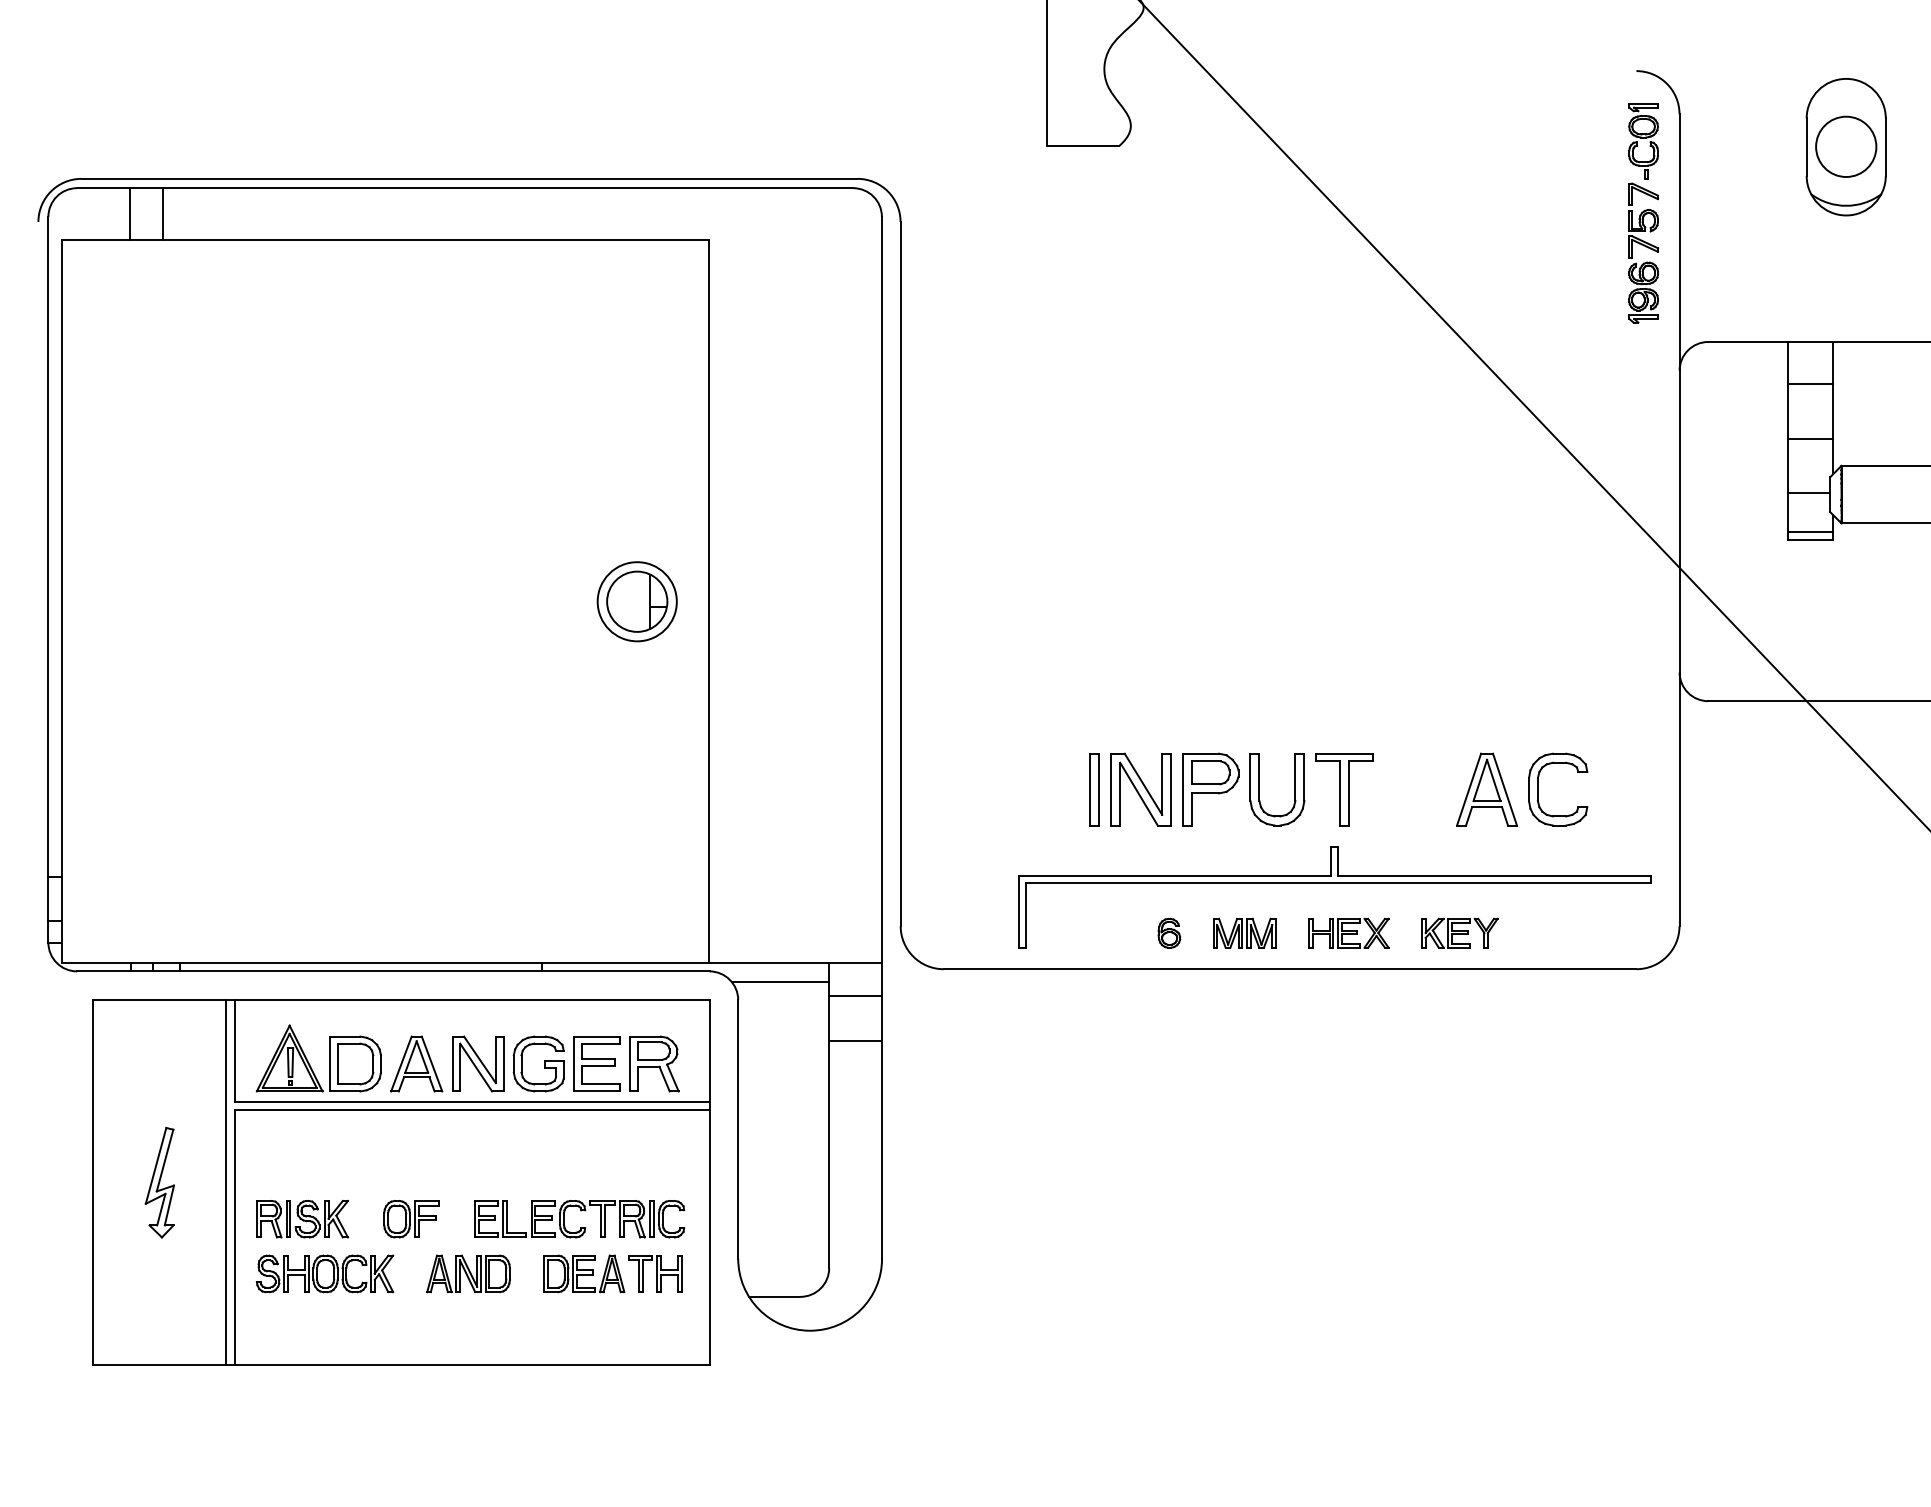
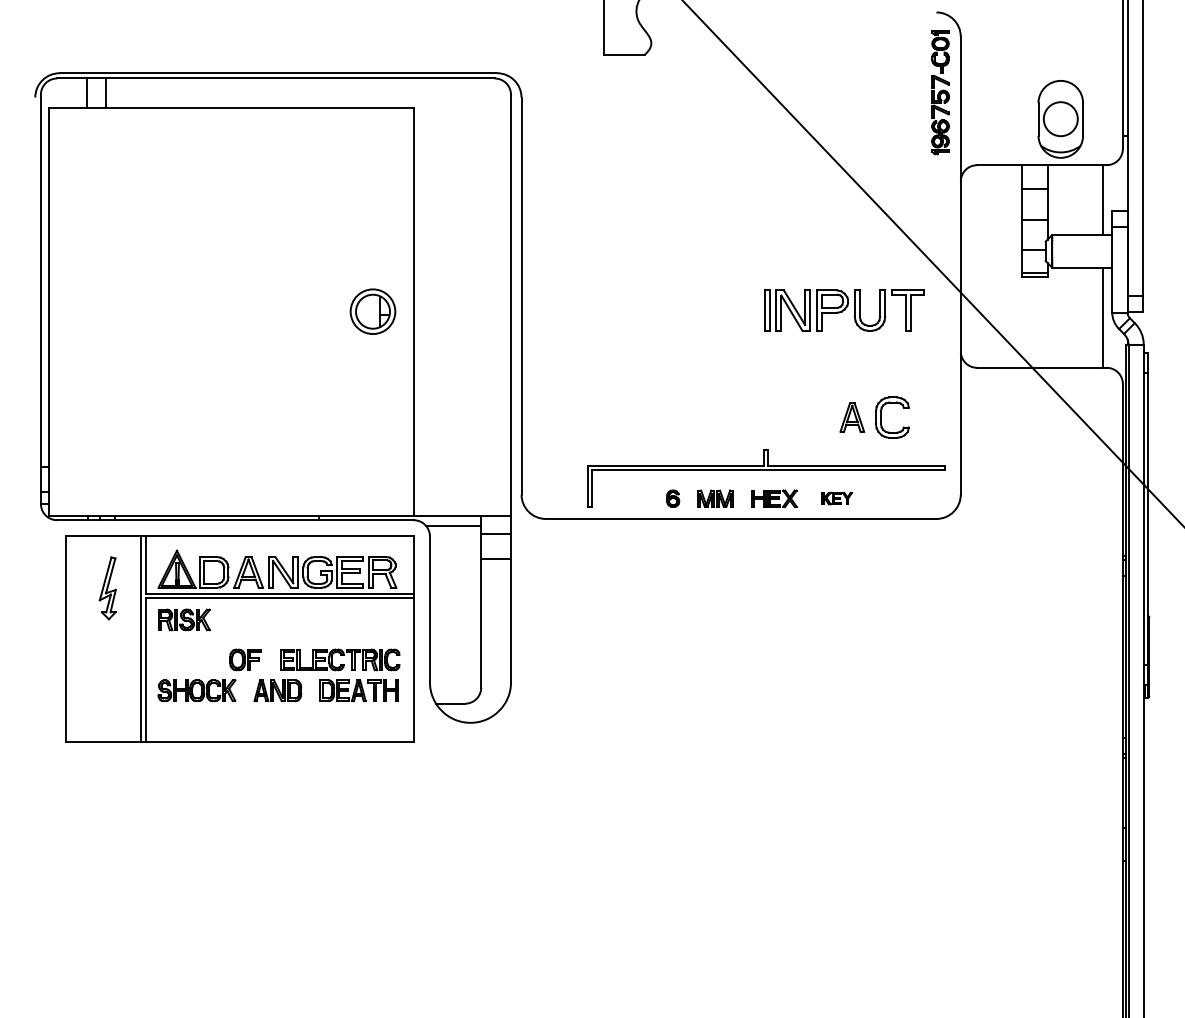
part: (1845, 147) -> (1060, 119), moved
part: (1232, 789) -> (844, 310), moved
part: (1487, 789) -> (852, 417), size x0.7
part: (1460, 932) -> (837, 498), size x0.7
part: (159, 1182) -> (107, 588), moved
part: (302, 1218) -> (184, 619), moved

